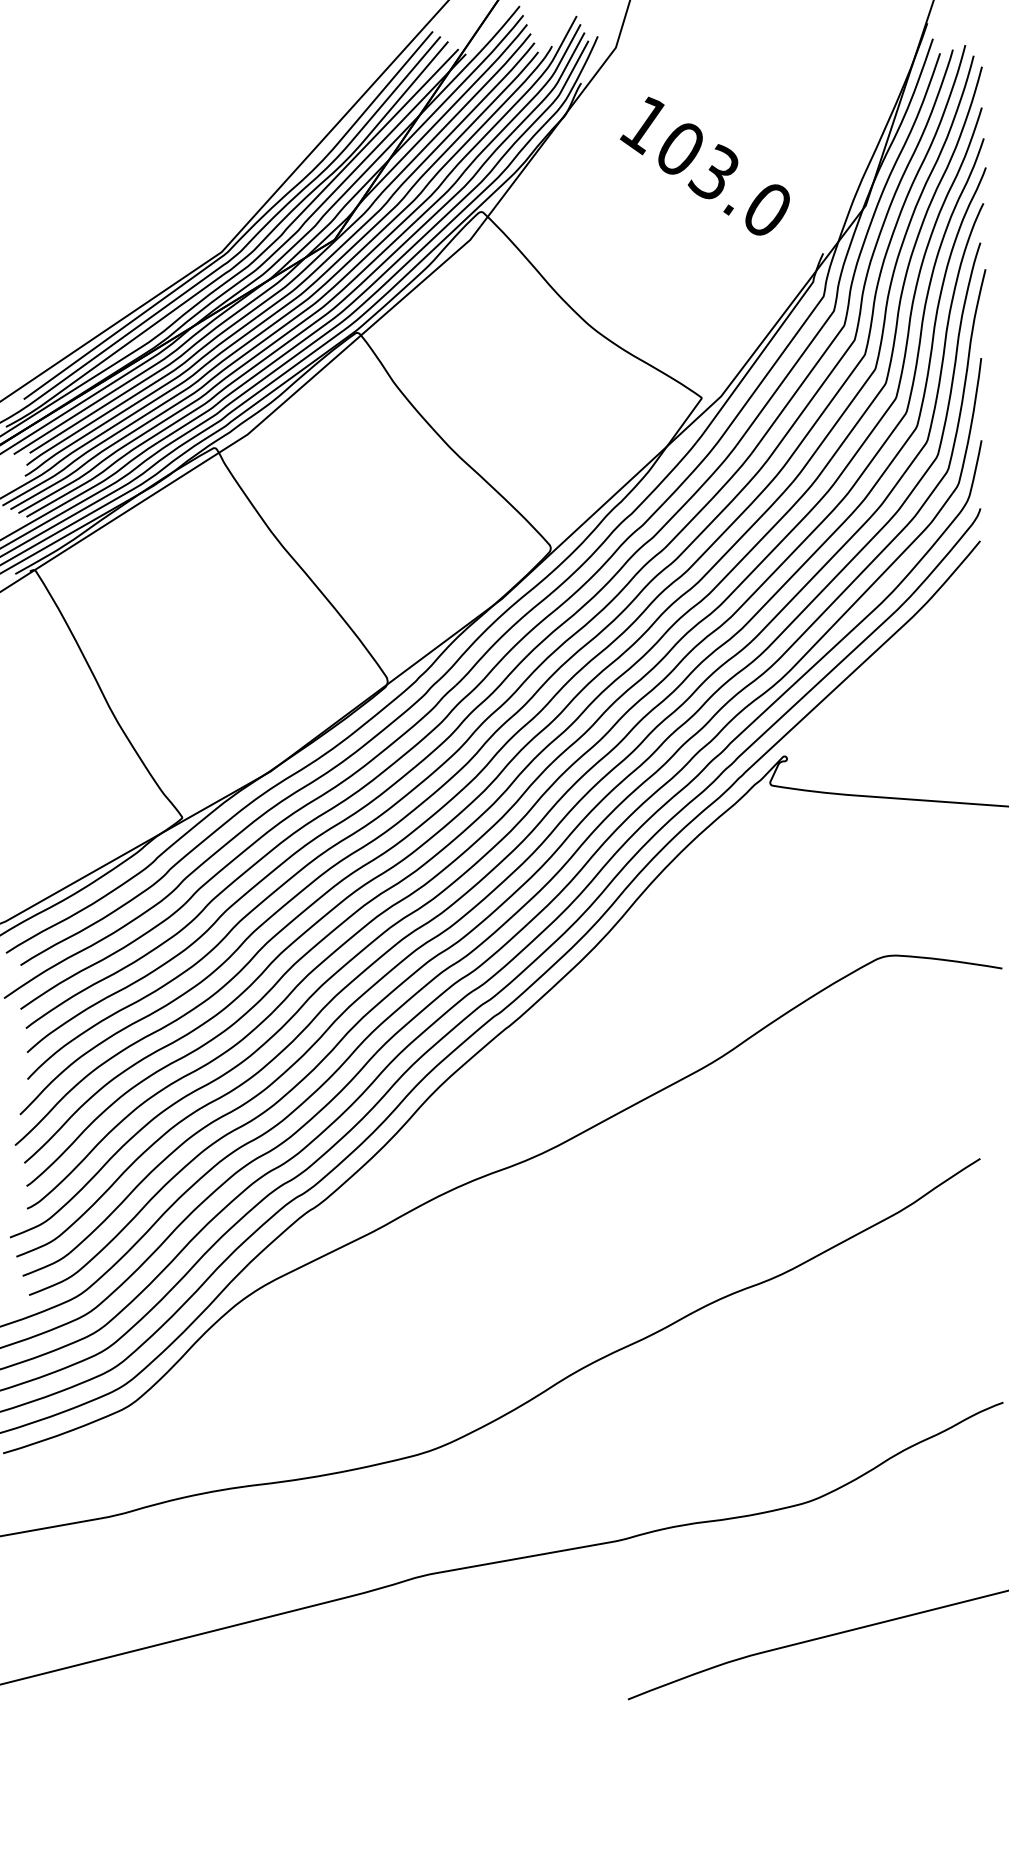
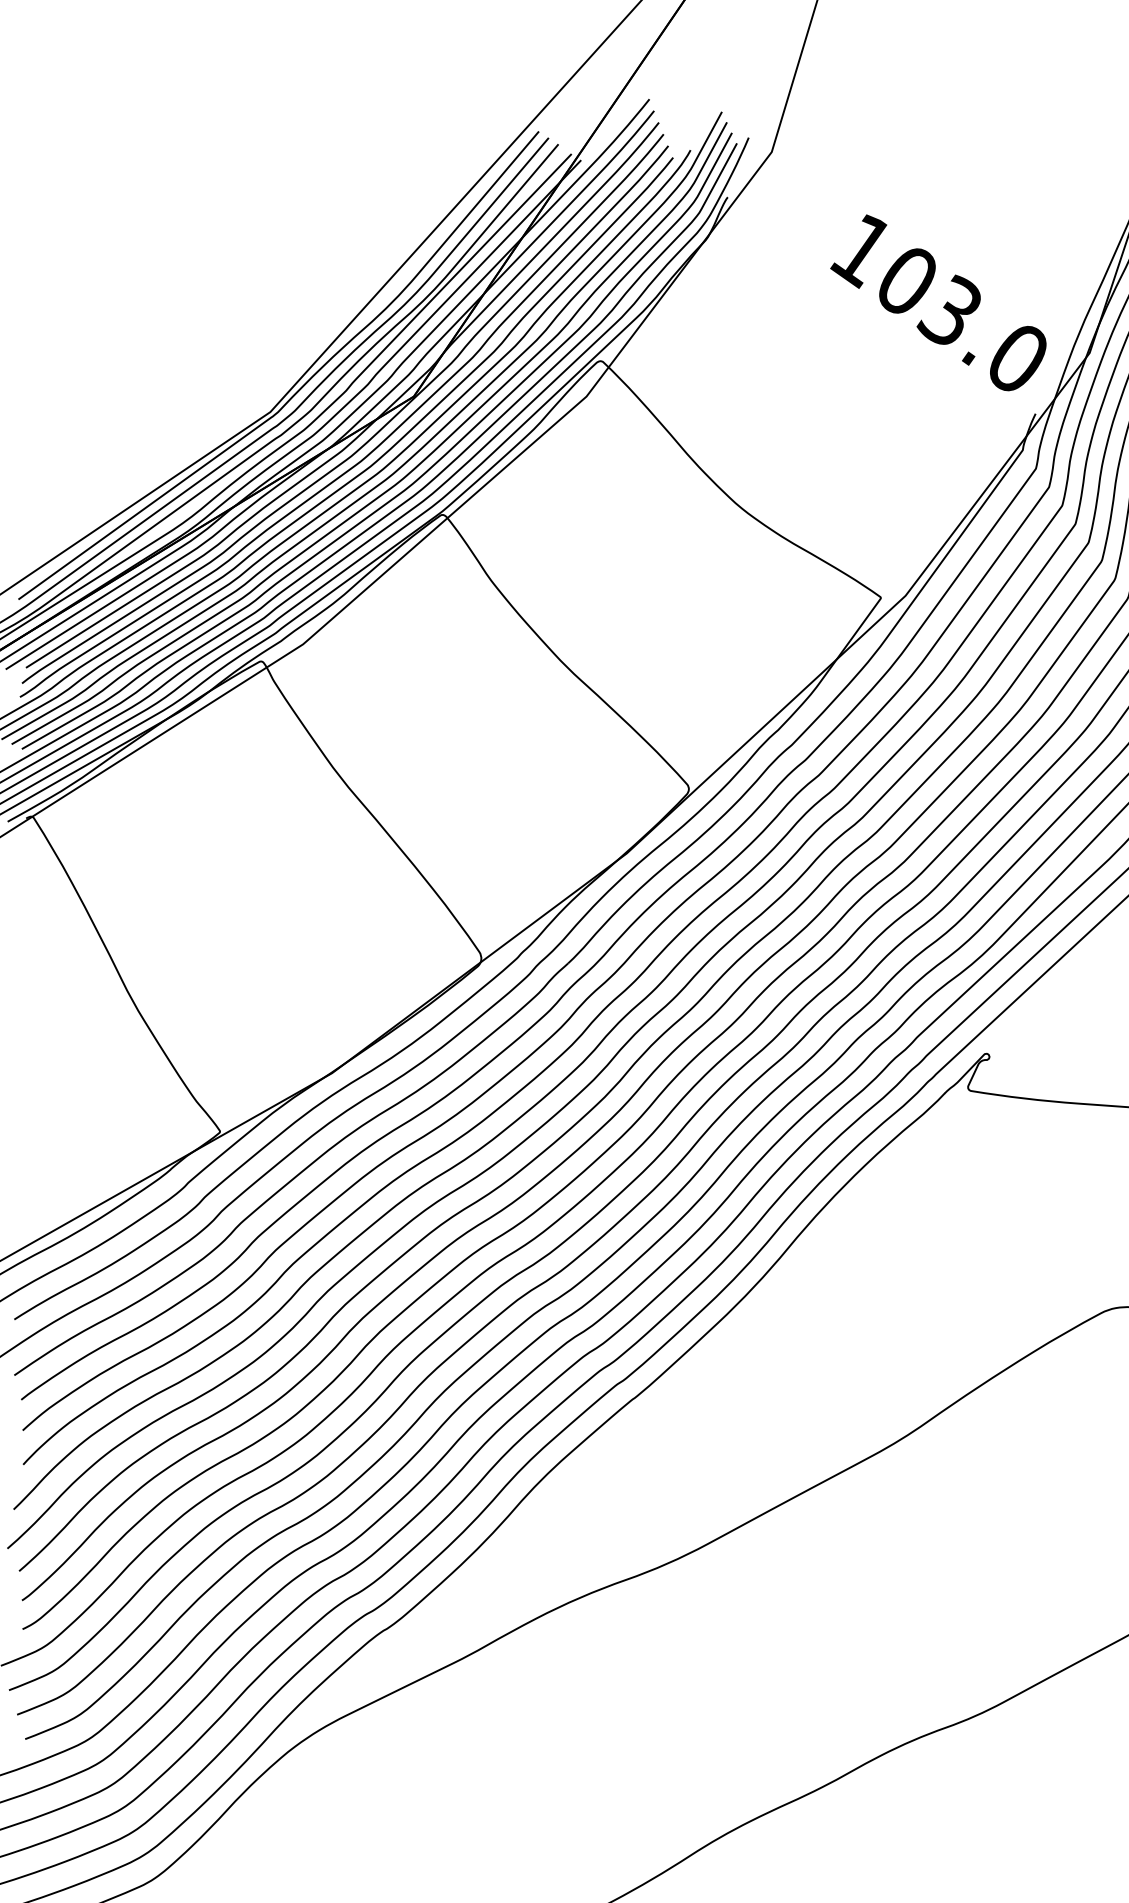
text: (704, 165) -> (937, 301), moved

